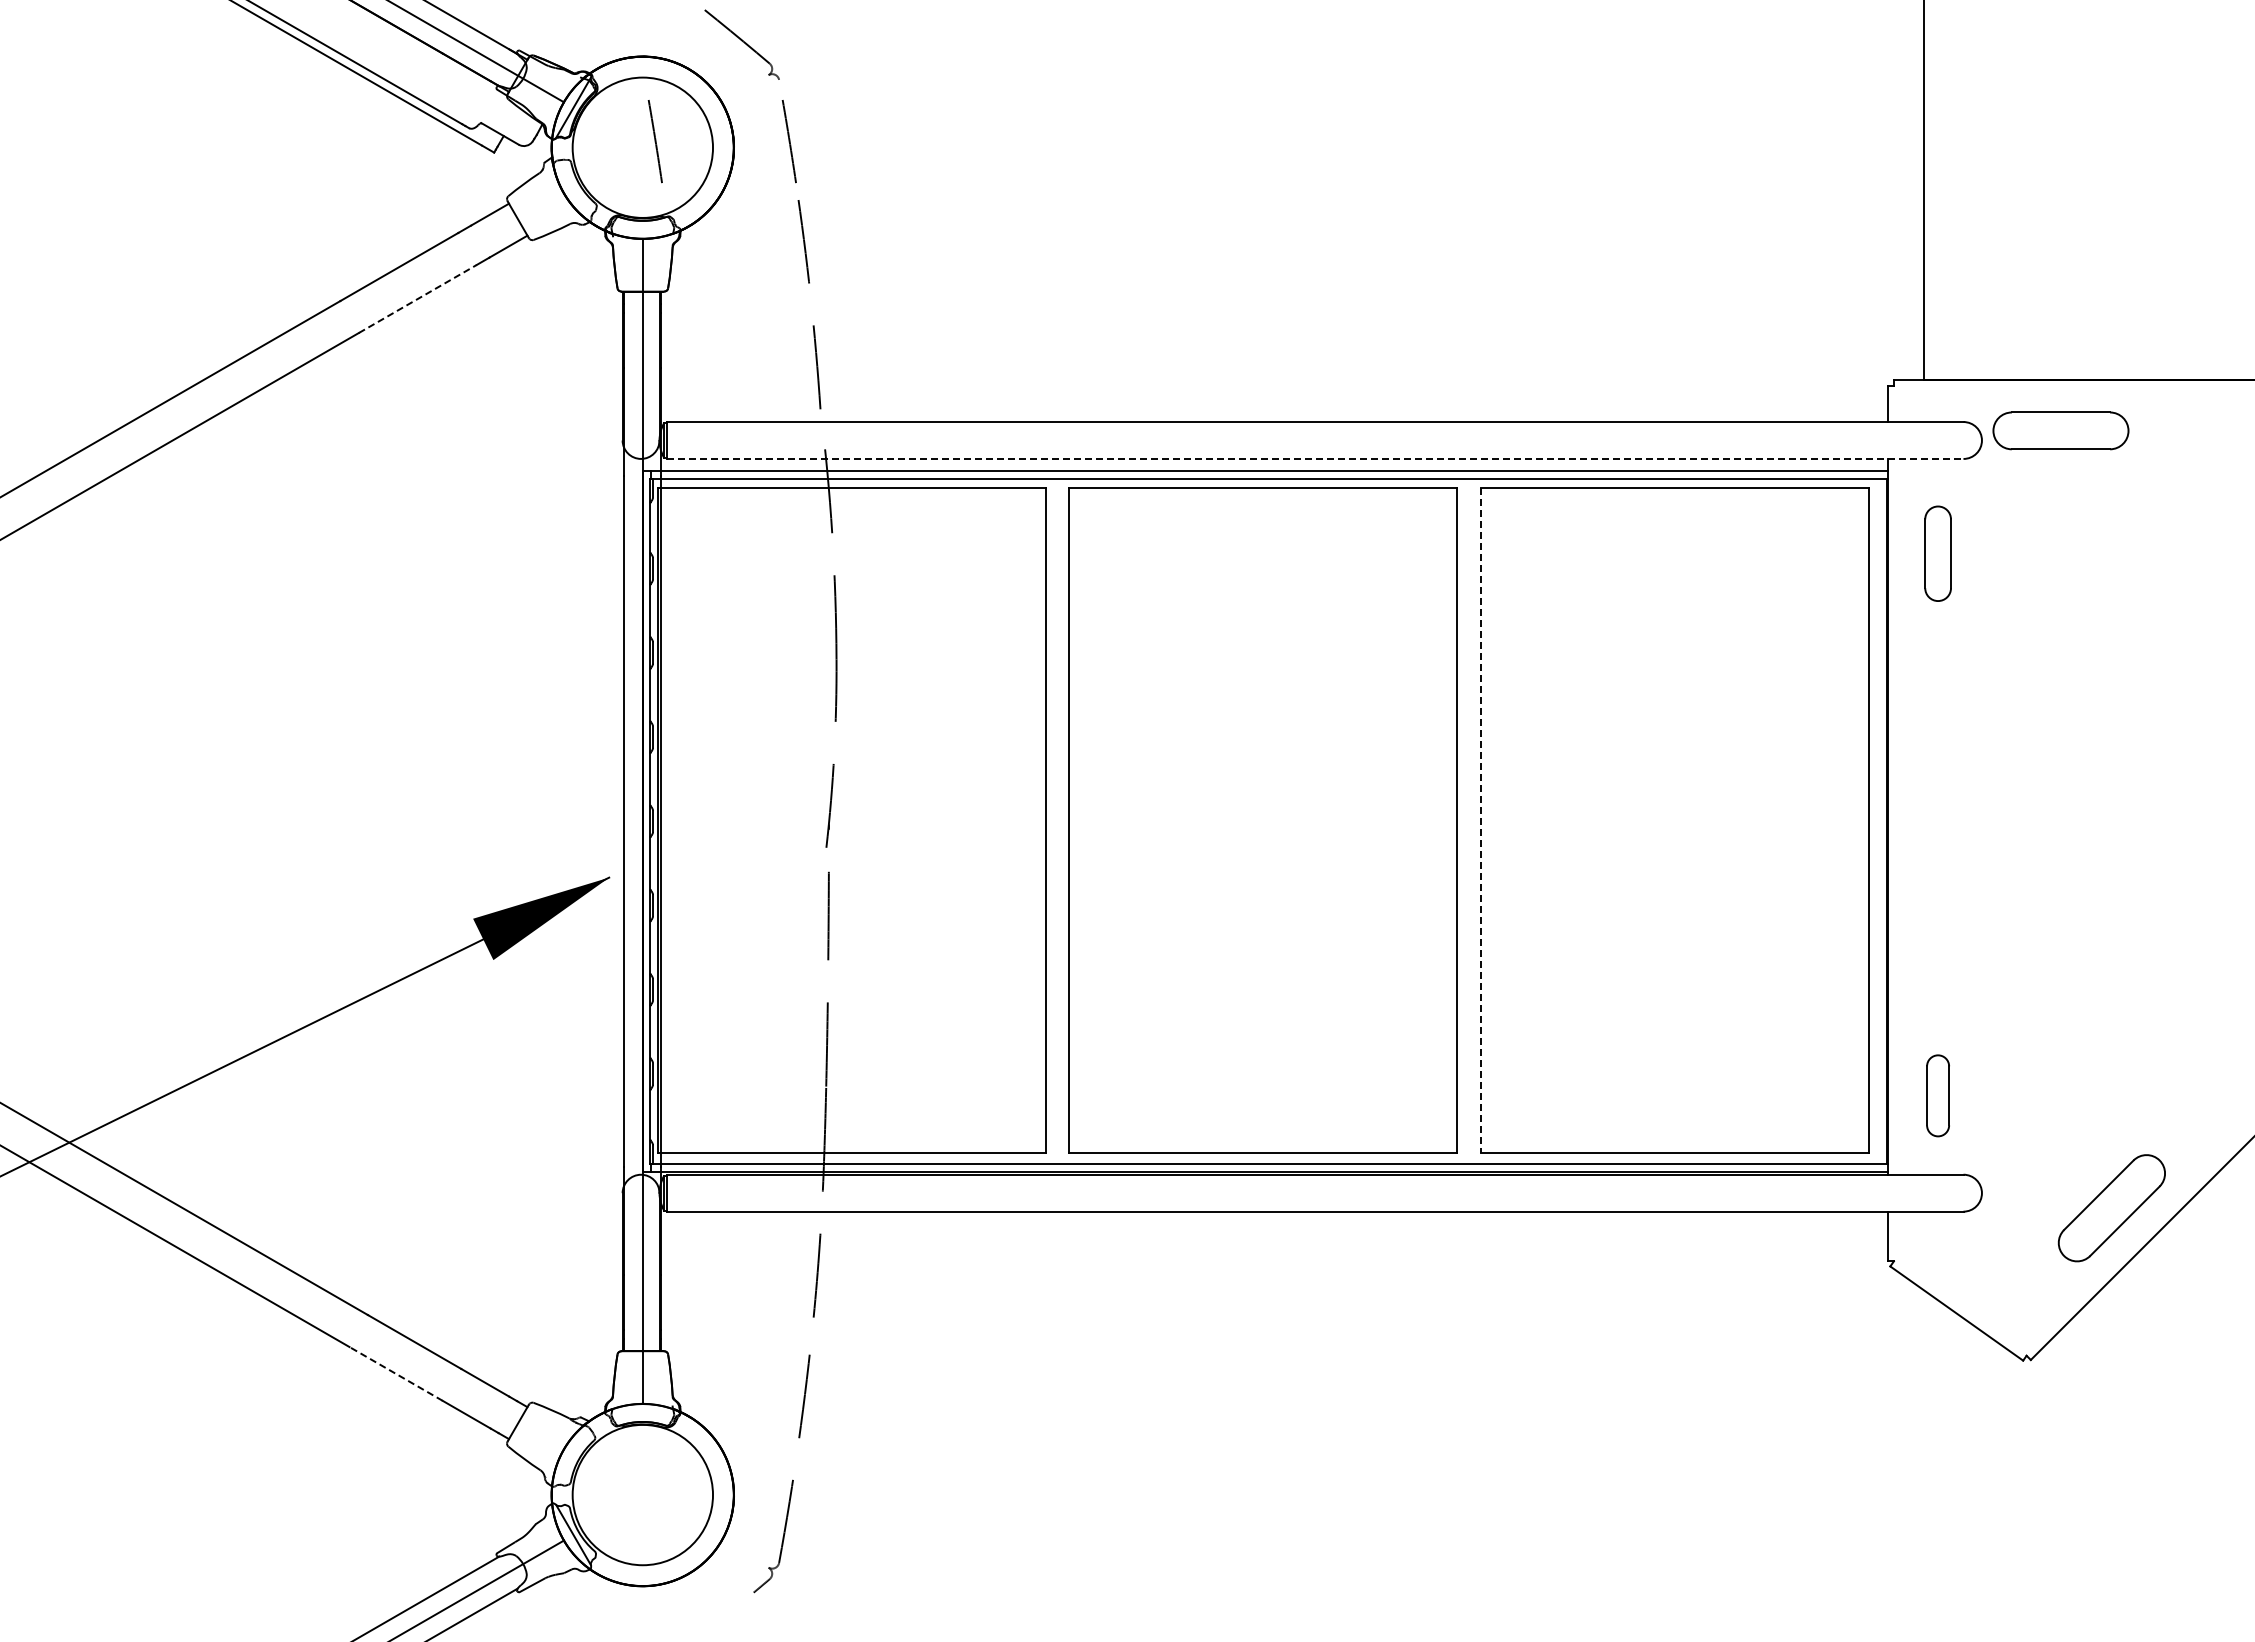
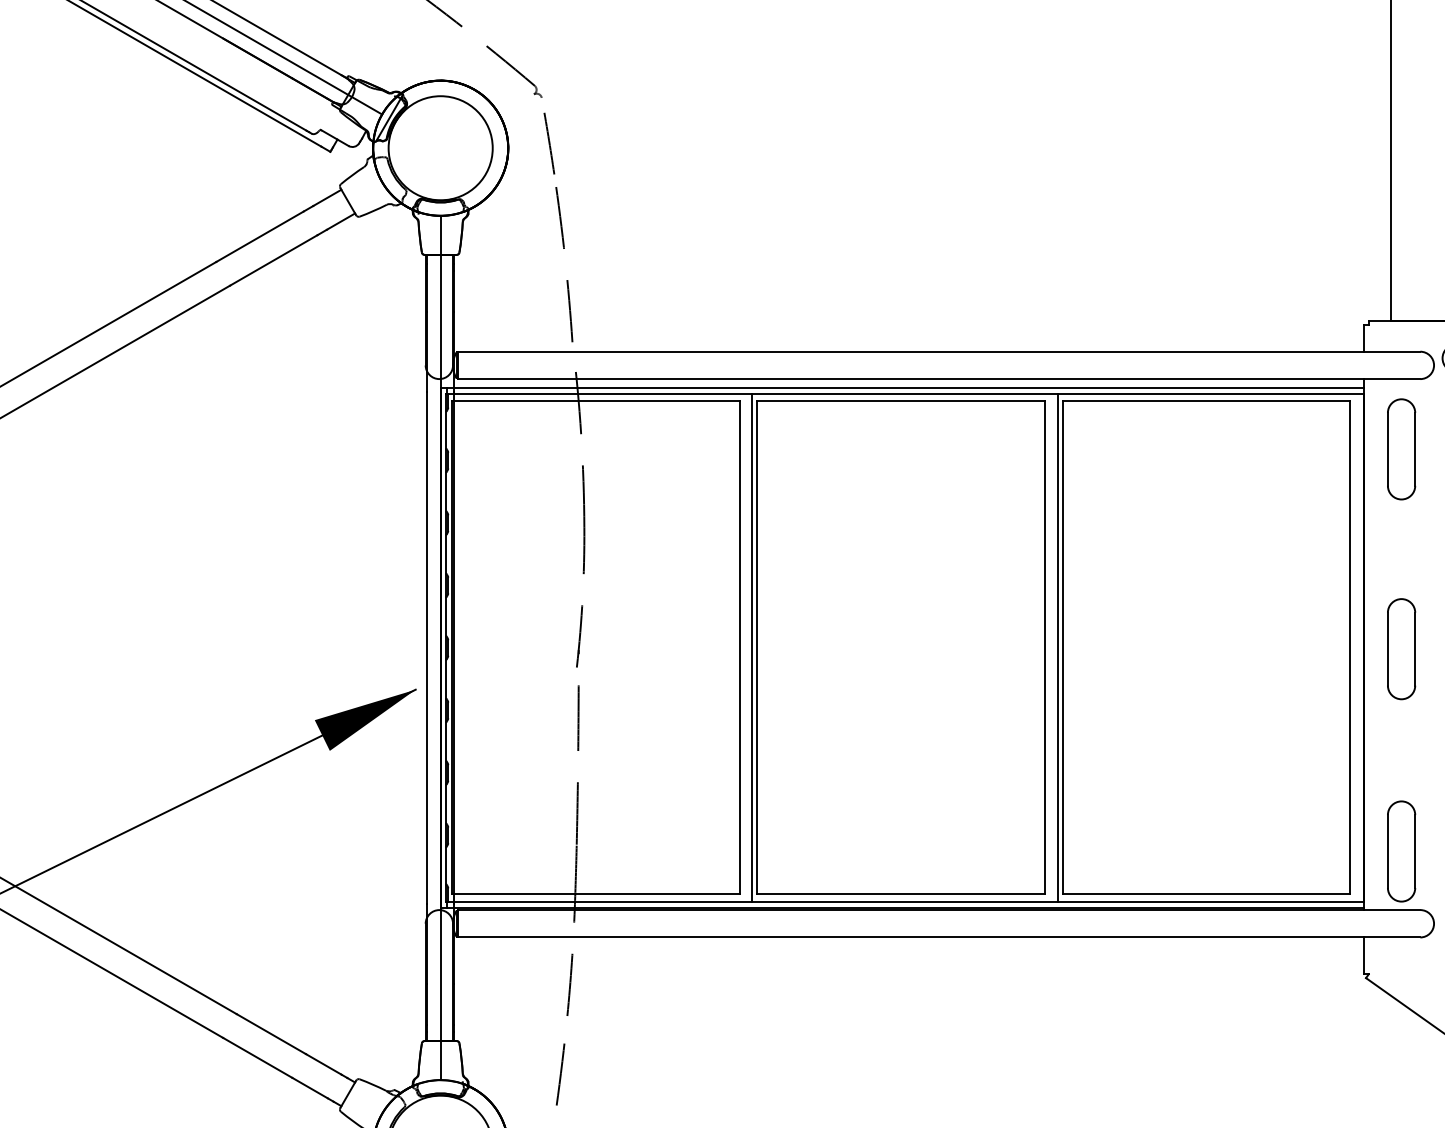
line: (654, 141) -> (449, 143), removed
line: (418, 298) -> (274, 260), dashed -> solid
line: (1315, 458) -> (939, 378), dashed -> solid
part: (1937, 553) -> (1401, 449), size x1.43
line: (1481, 820) -> (1062, 647), dashed -> solid
line: (1062, 821) -> (751, 648), added
line: (1475, 821) -> (1058, 648), added
part: (1937, 822) -> (1401, 648), added
part: (1937, 1095) -> (1401, 851), size x1.67
line: (396, 1373) -> (257, 1057), dashed -> solid

